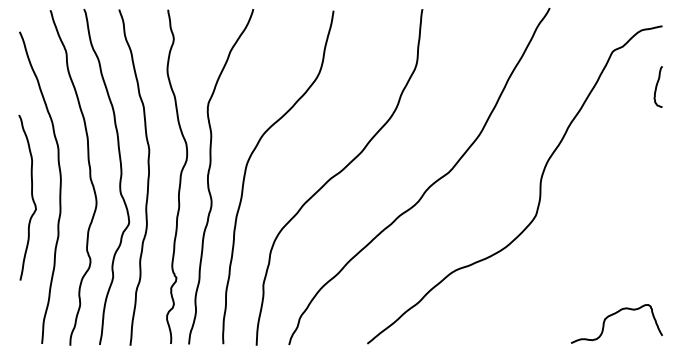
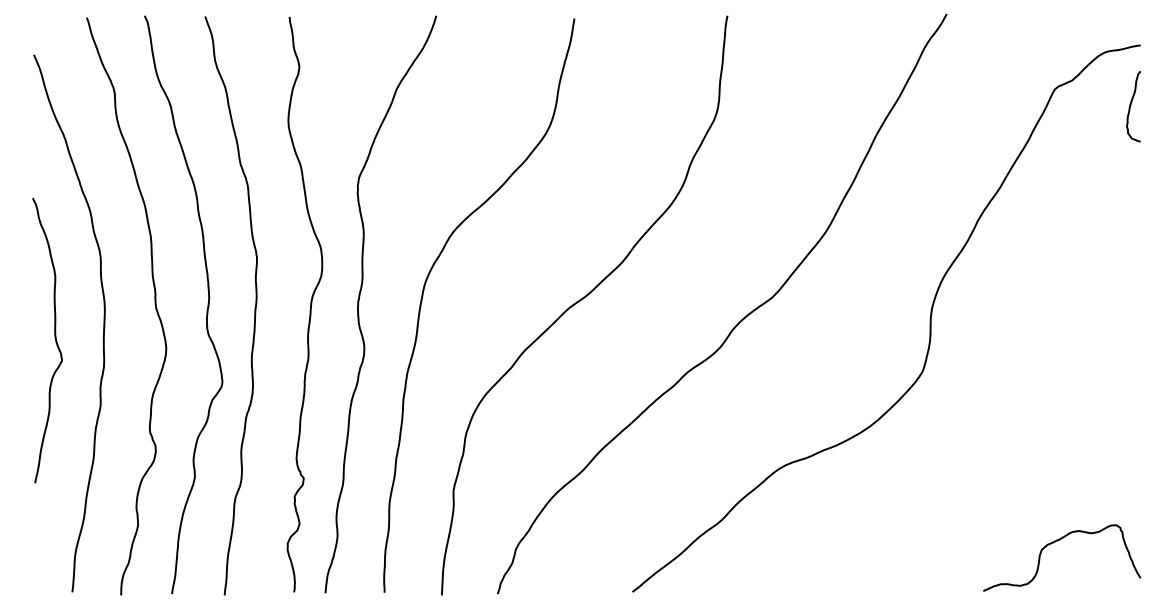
curve: (657, 86) -> (1132, 105), moved

